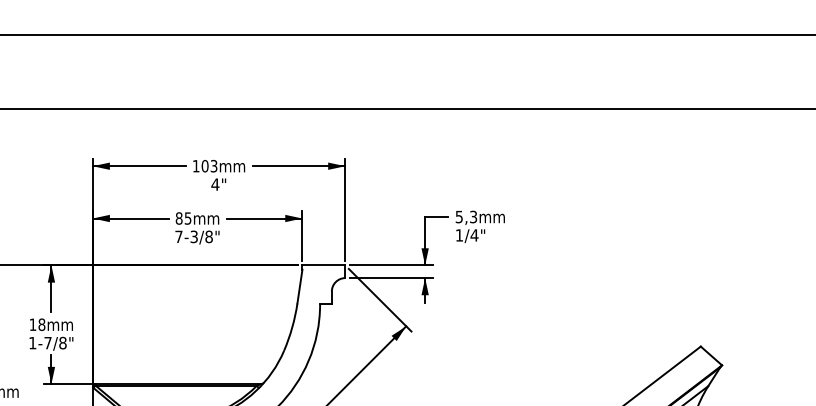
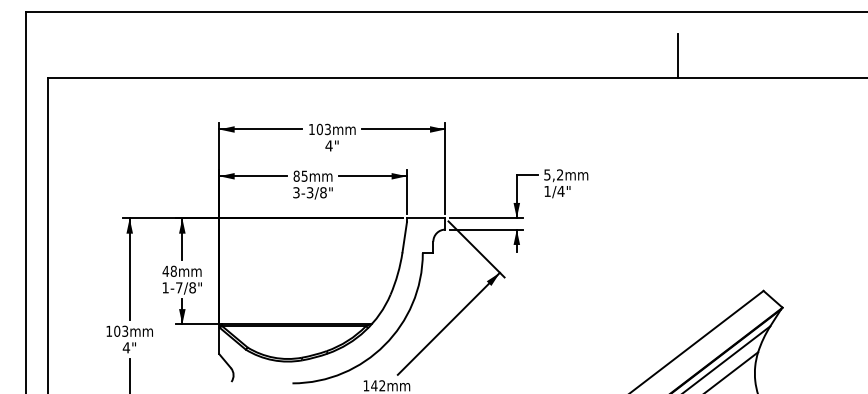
line: (605, 83) -> (678, 55), added
text: (473, 217) -> (560, 175), 5,3 -> 5,2
text: (178, 236) -> (296, 192), 7-3/8" -> 3-3/8"
text: (32, 324) -> (165, 271), 18 -> 48

